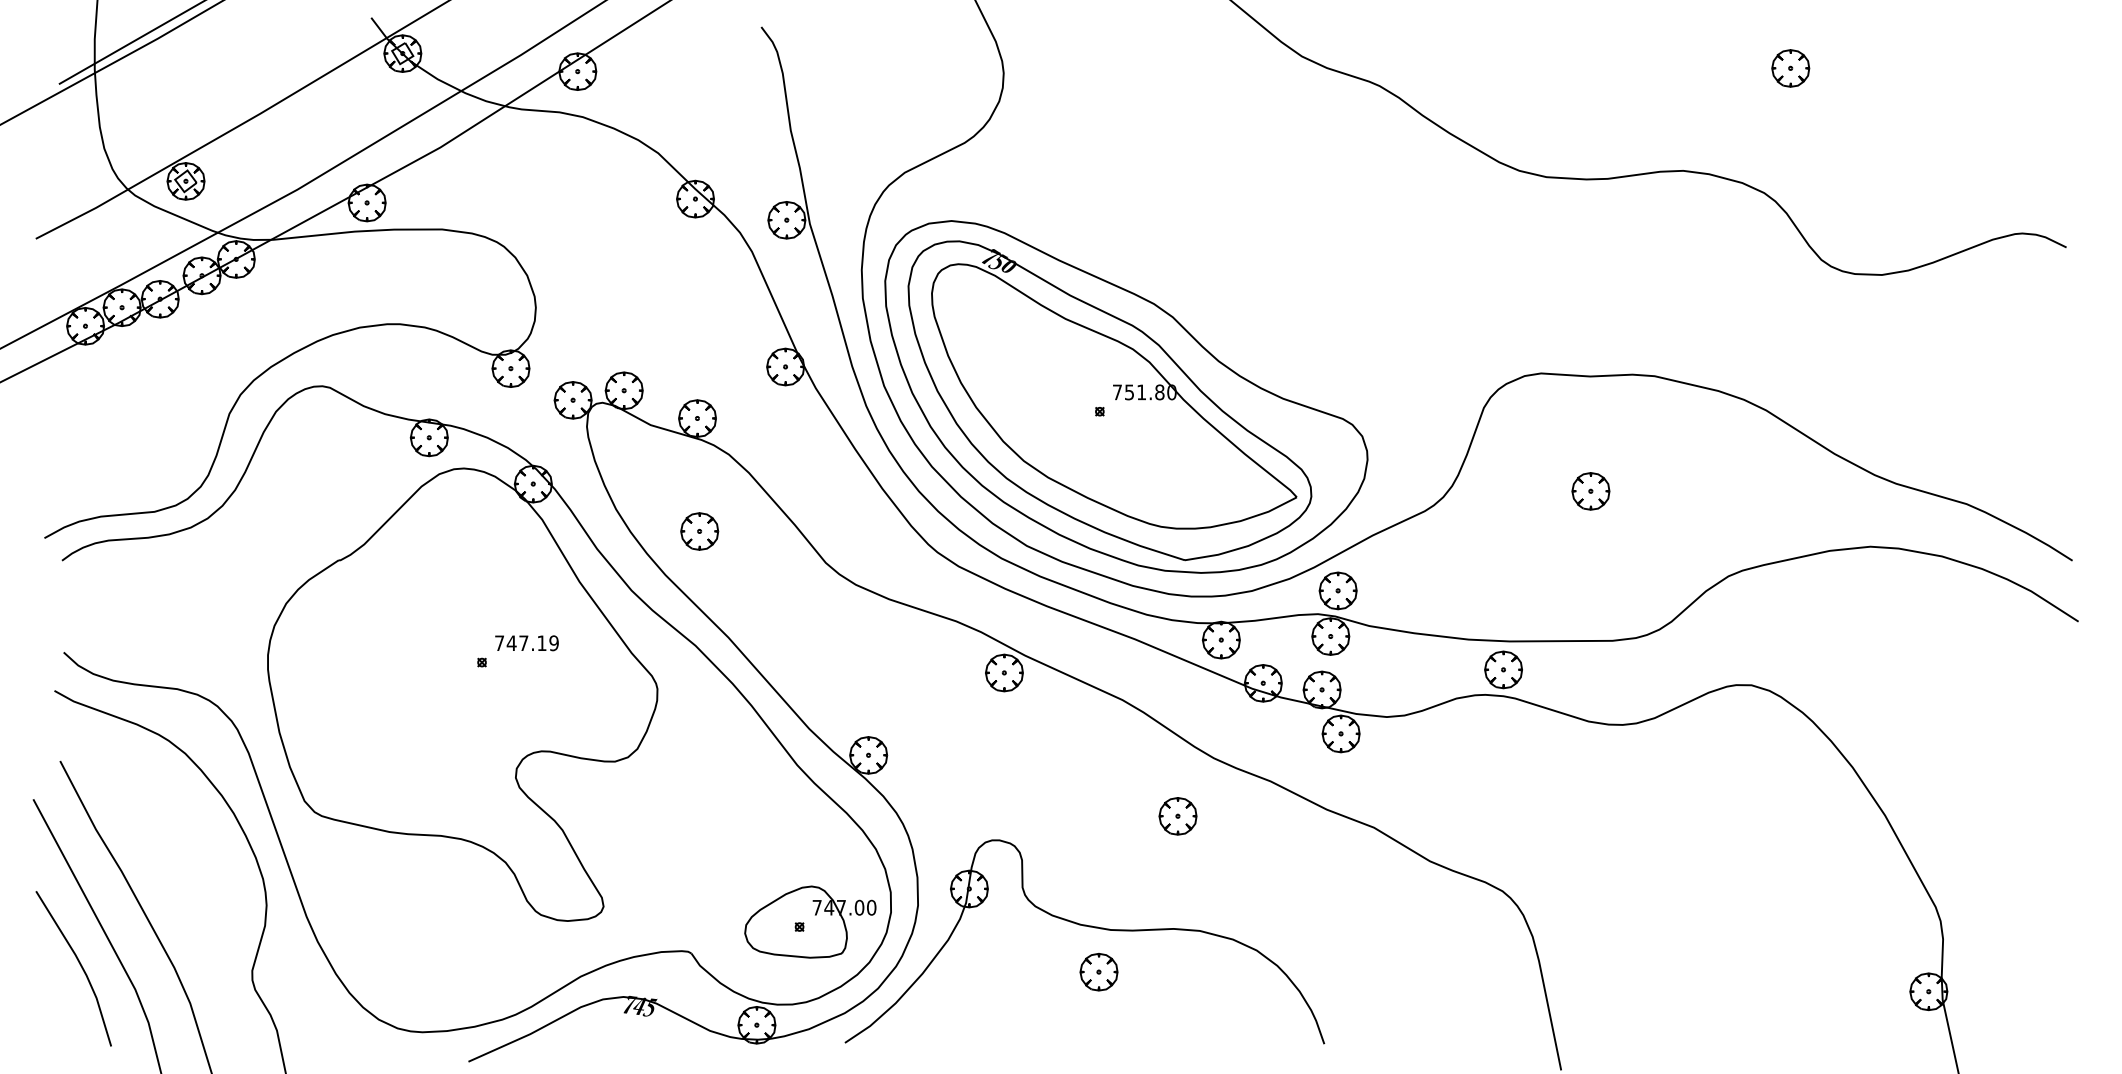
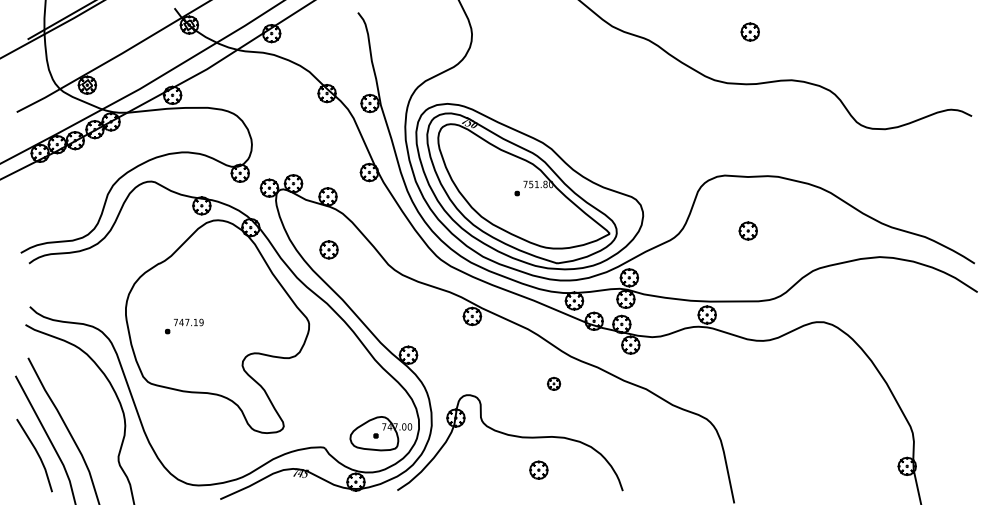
part: (1789, 67) -> (749, 31), moved
part: (517, 651) -> (184, 326), moved
part: (1176, 815) -> (553, 383), size x0.7
part: (1098, 970) -> (538, 469), moved

